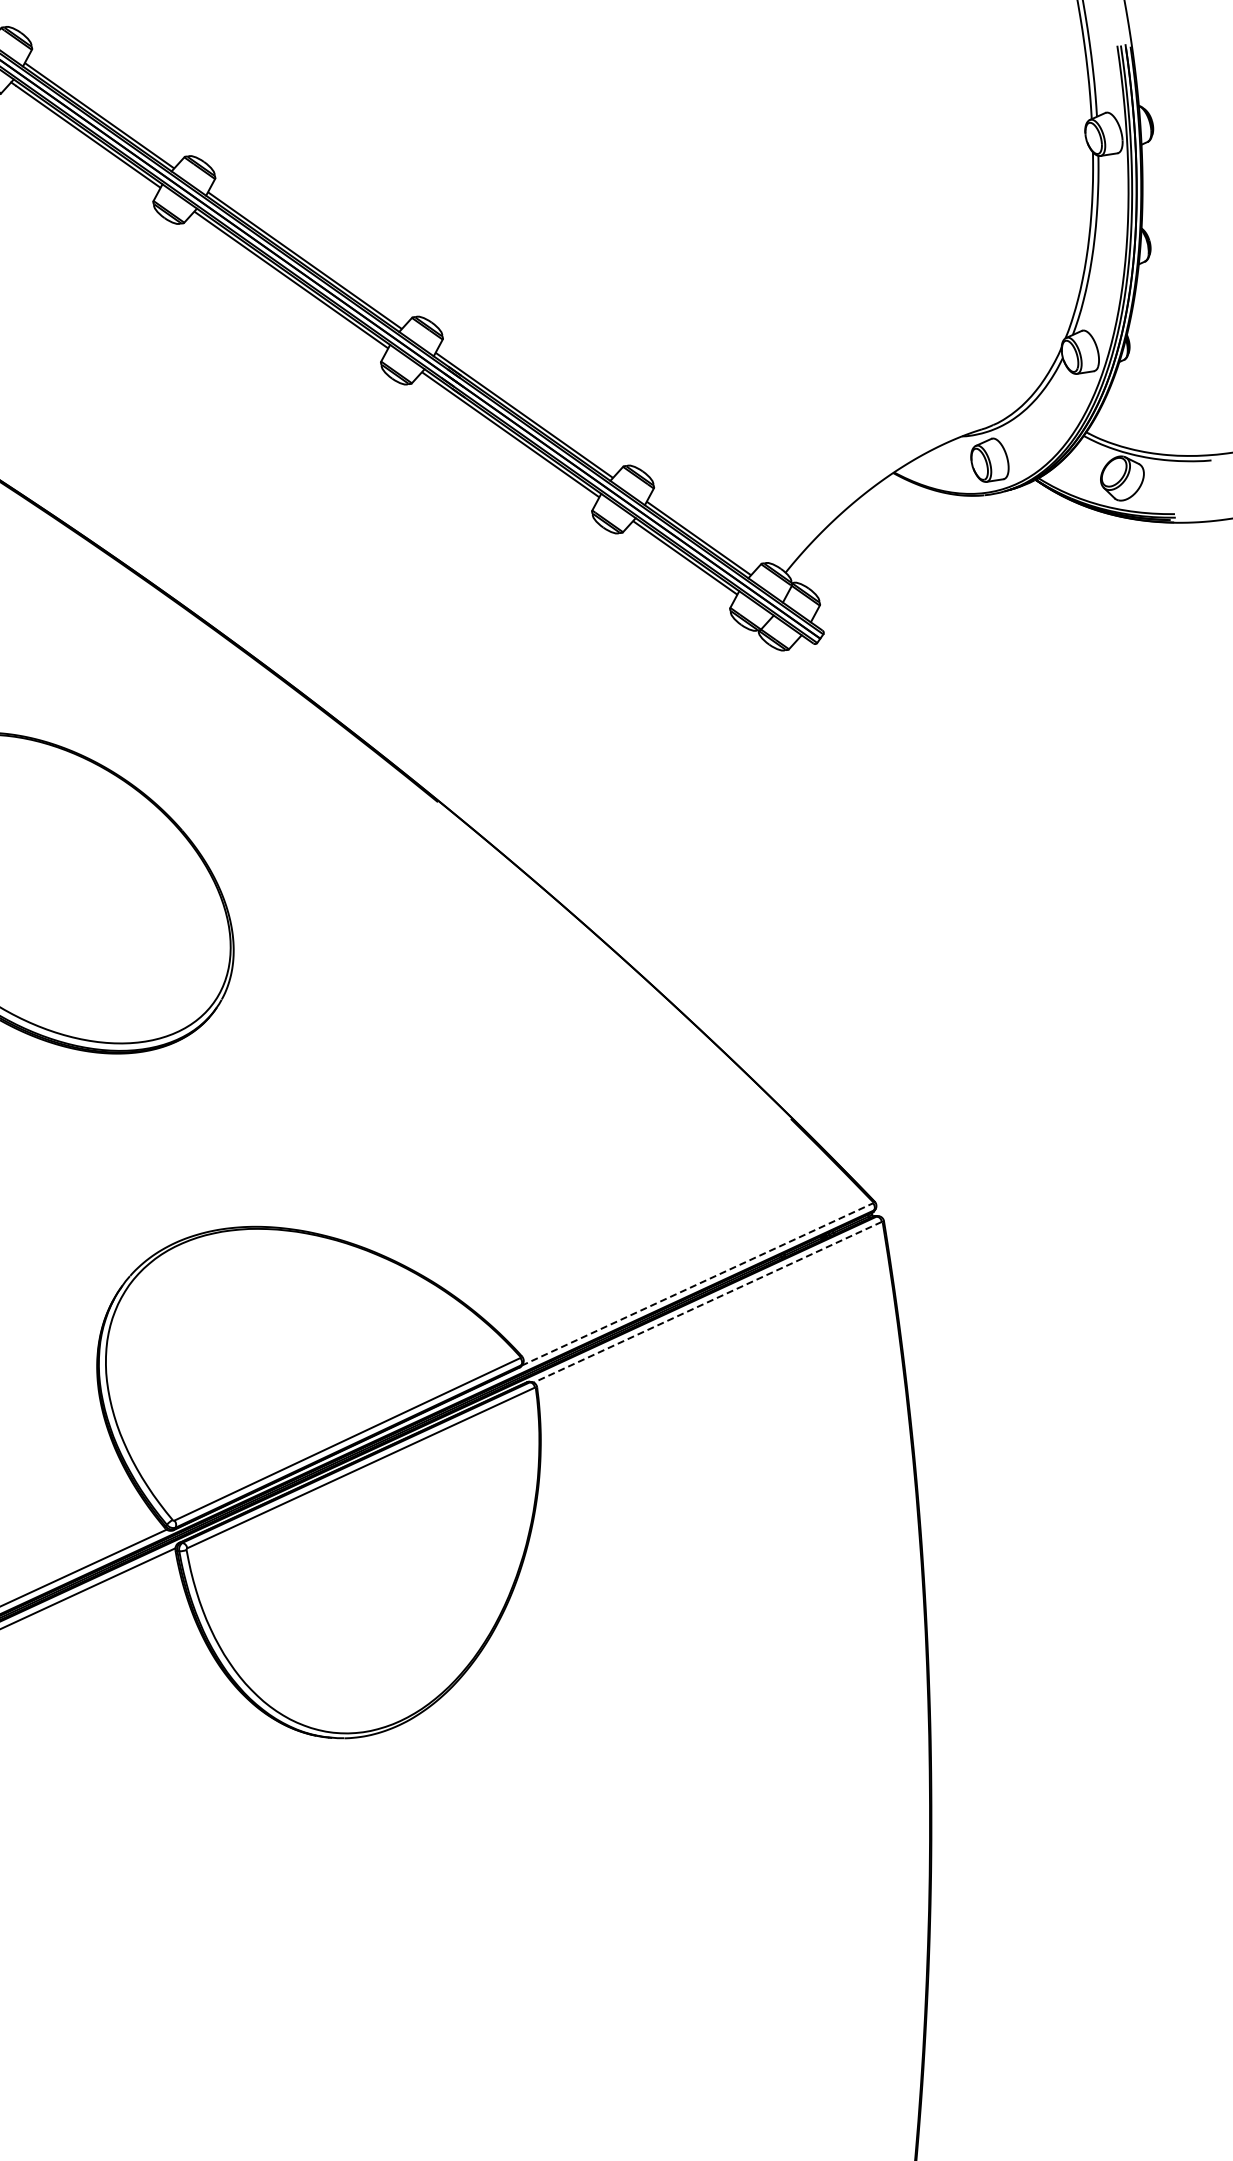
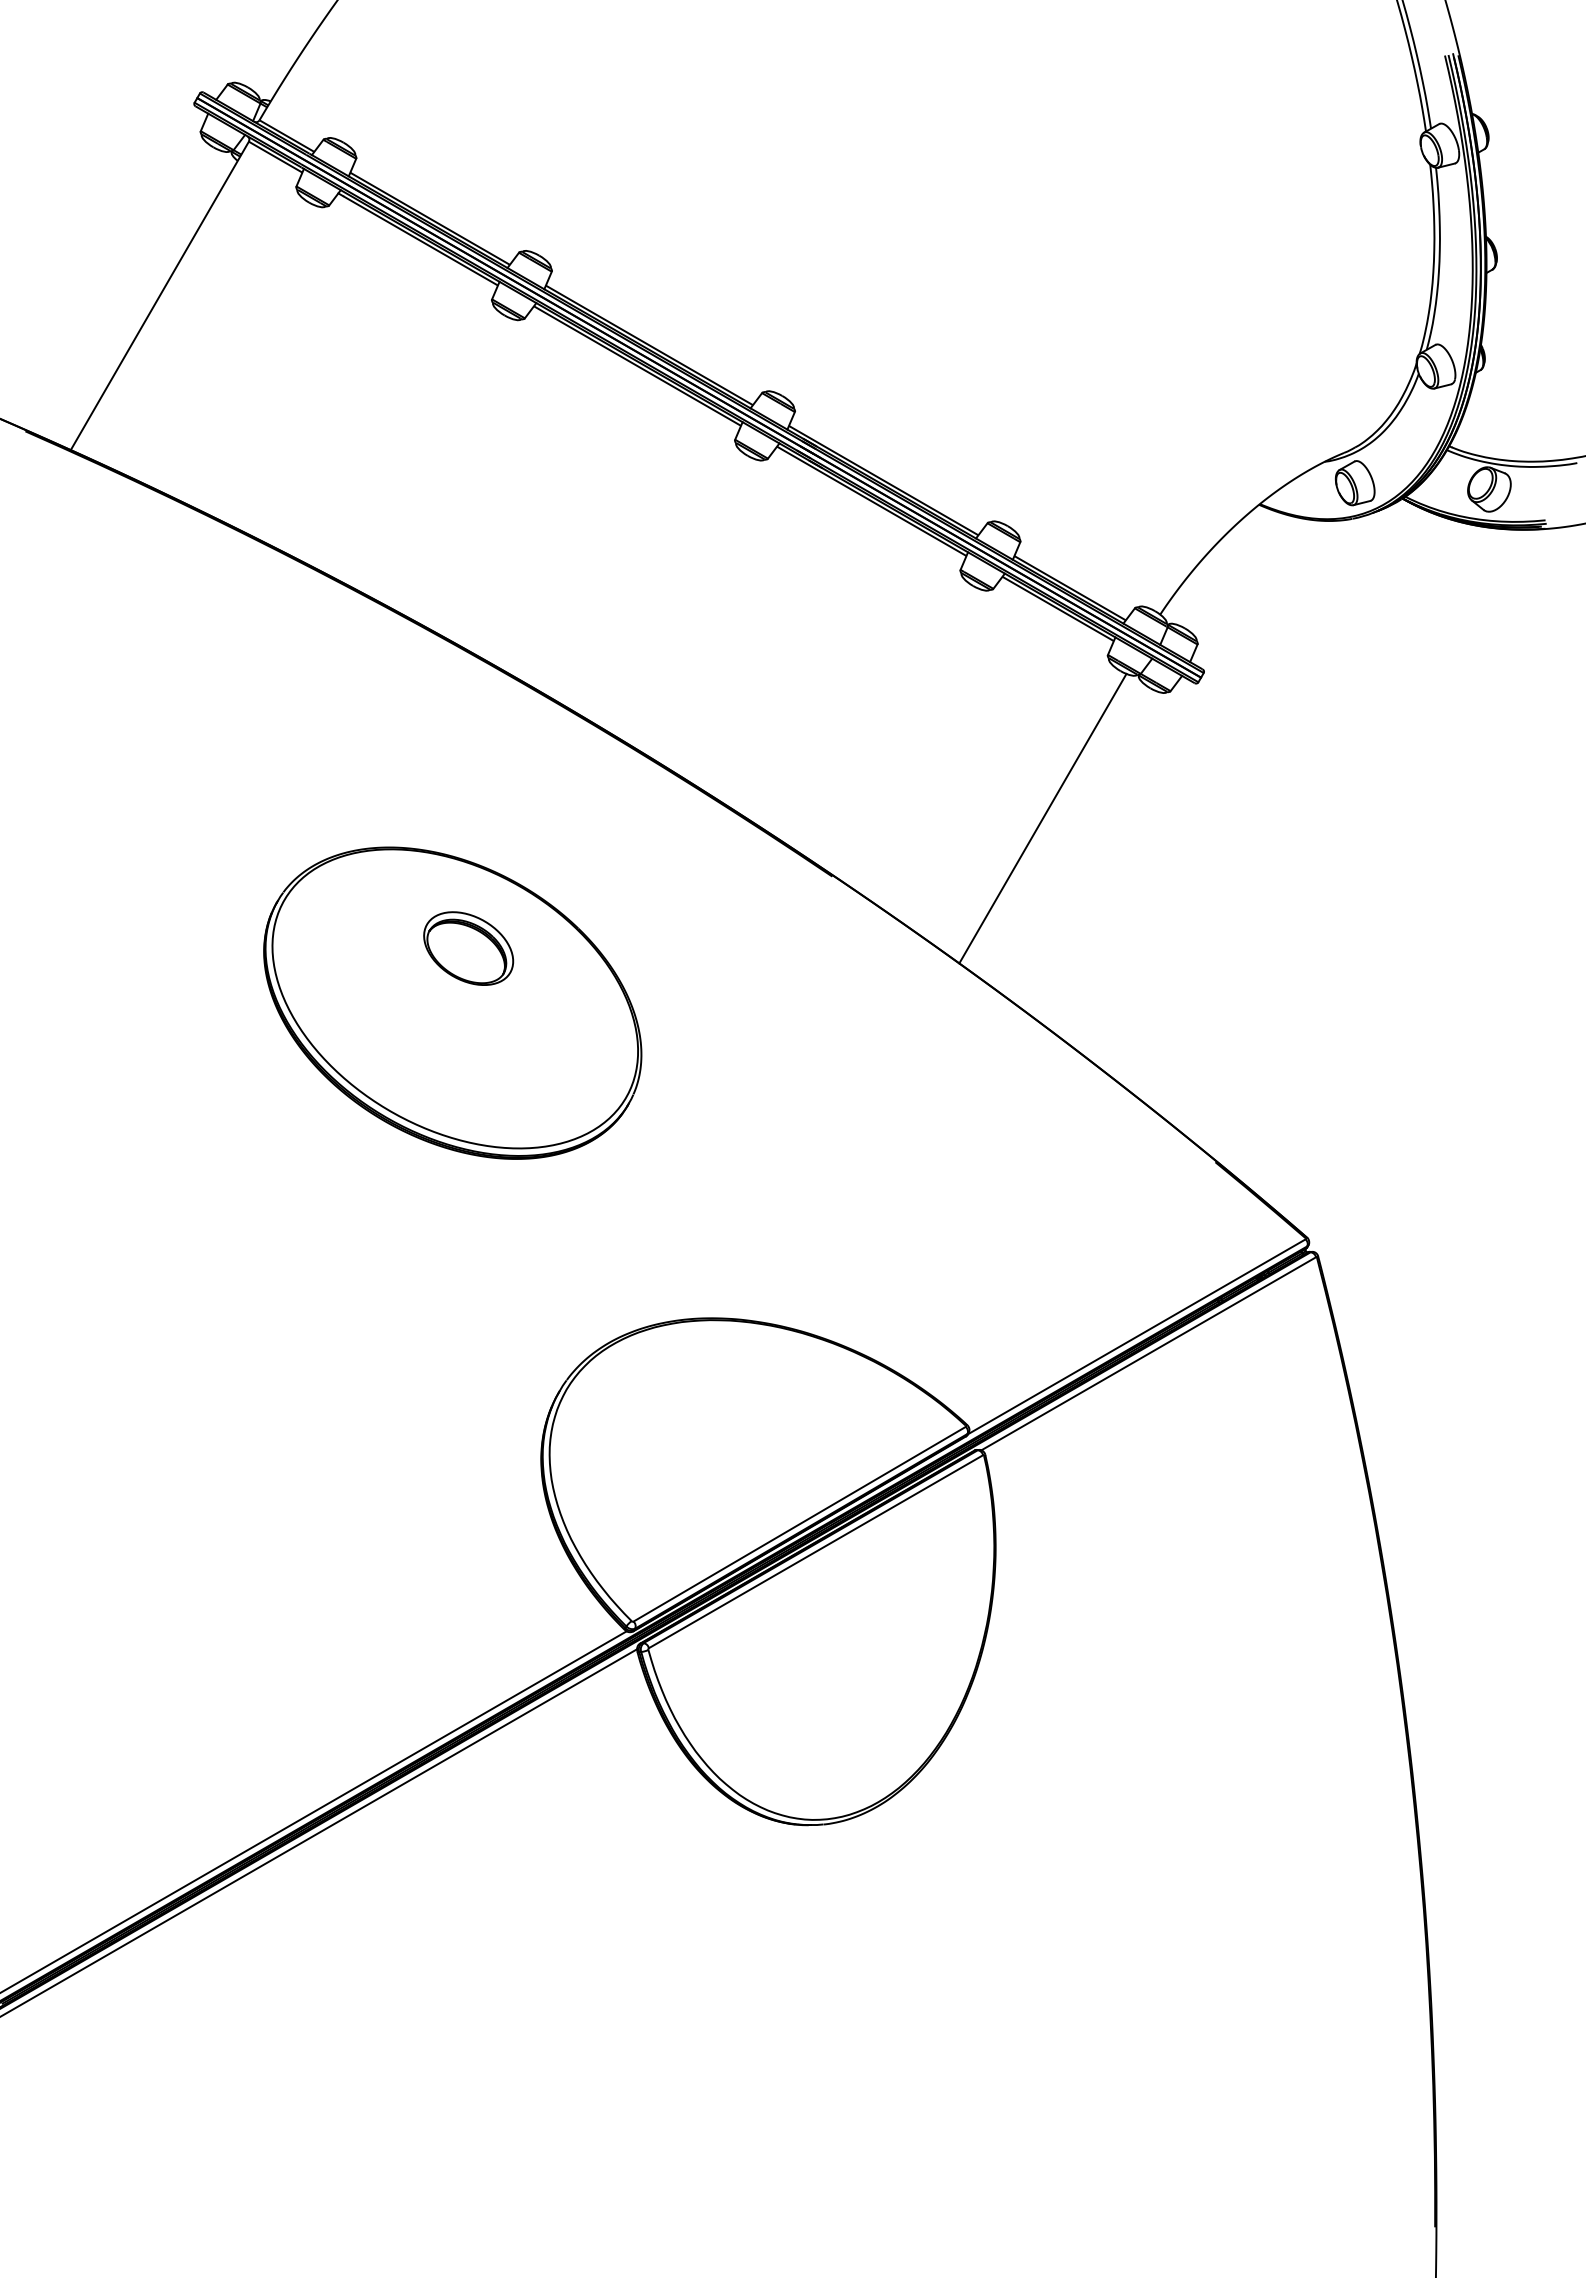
line: (650, 763) -> (1042, 818), added
part: (71, 840) -> (468, 948), added
line: (698, 1284) -> (1137, 1336), dashed -> solid
line: (707, 1302) -> (1148, 1354), dashed -> solid

